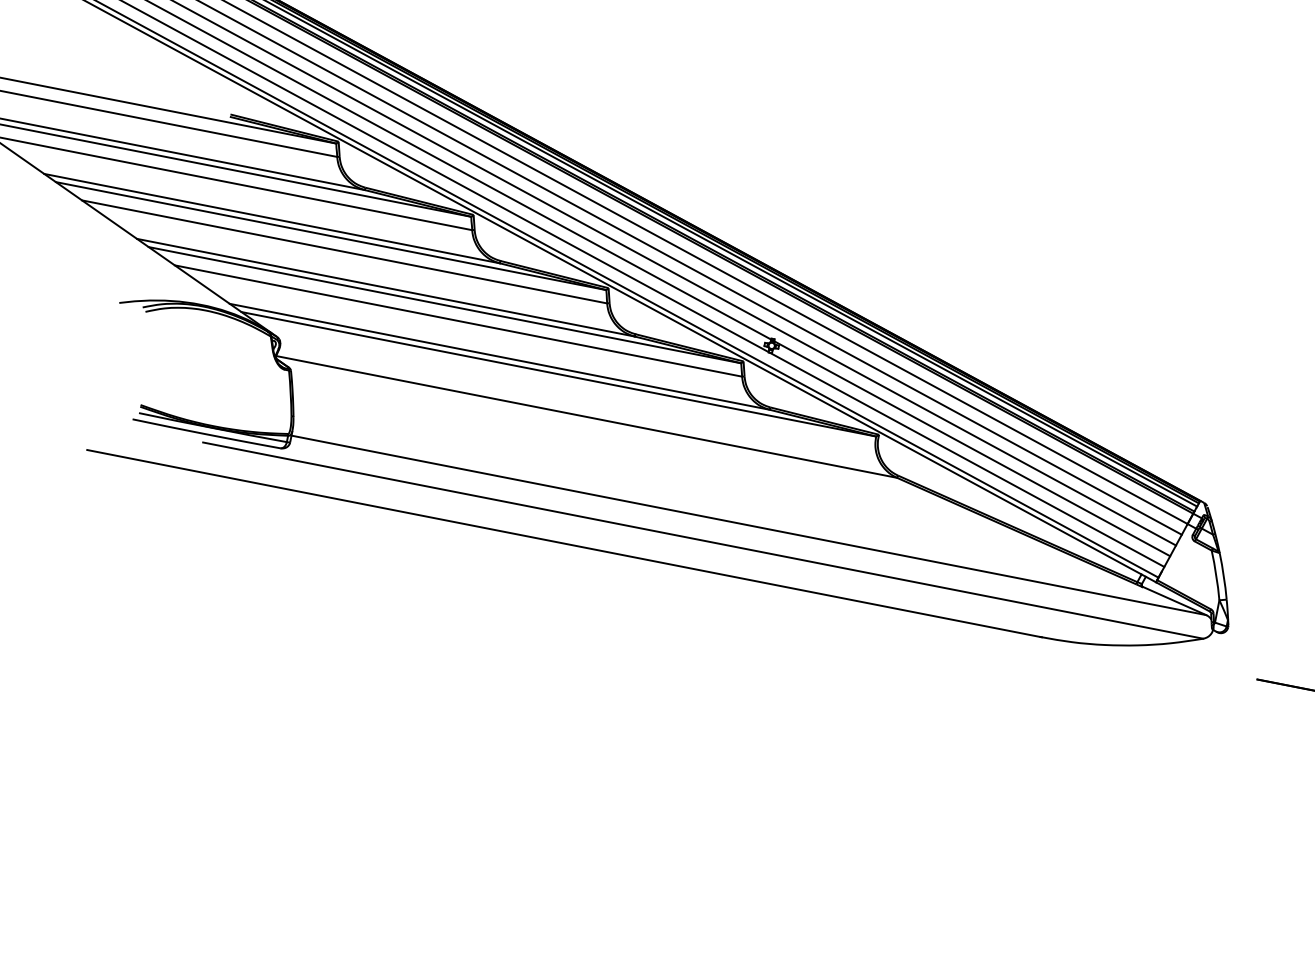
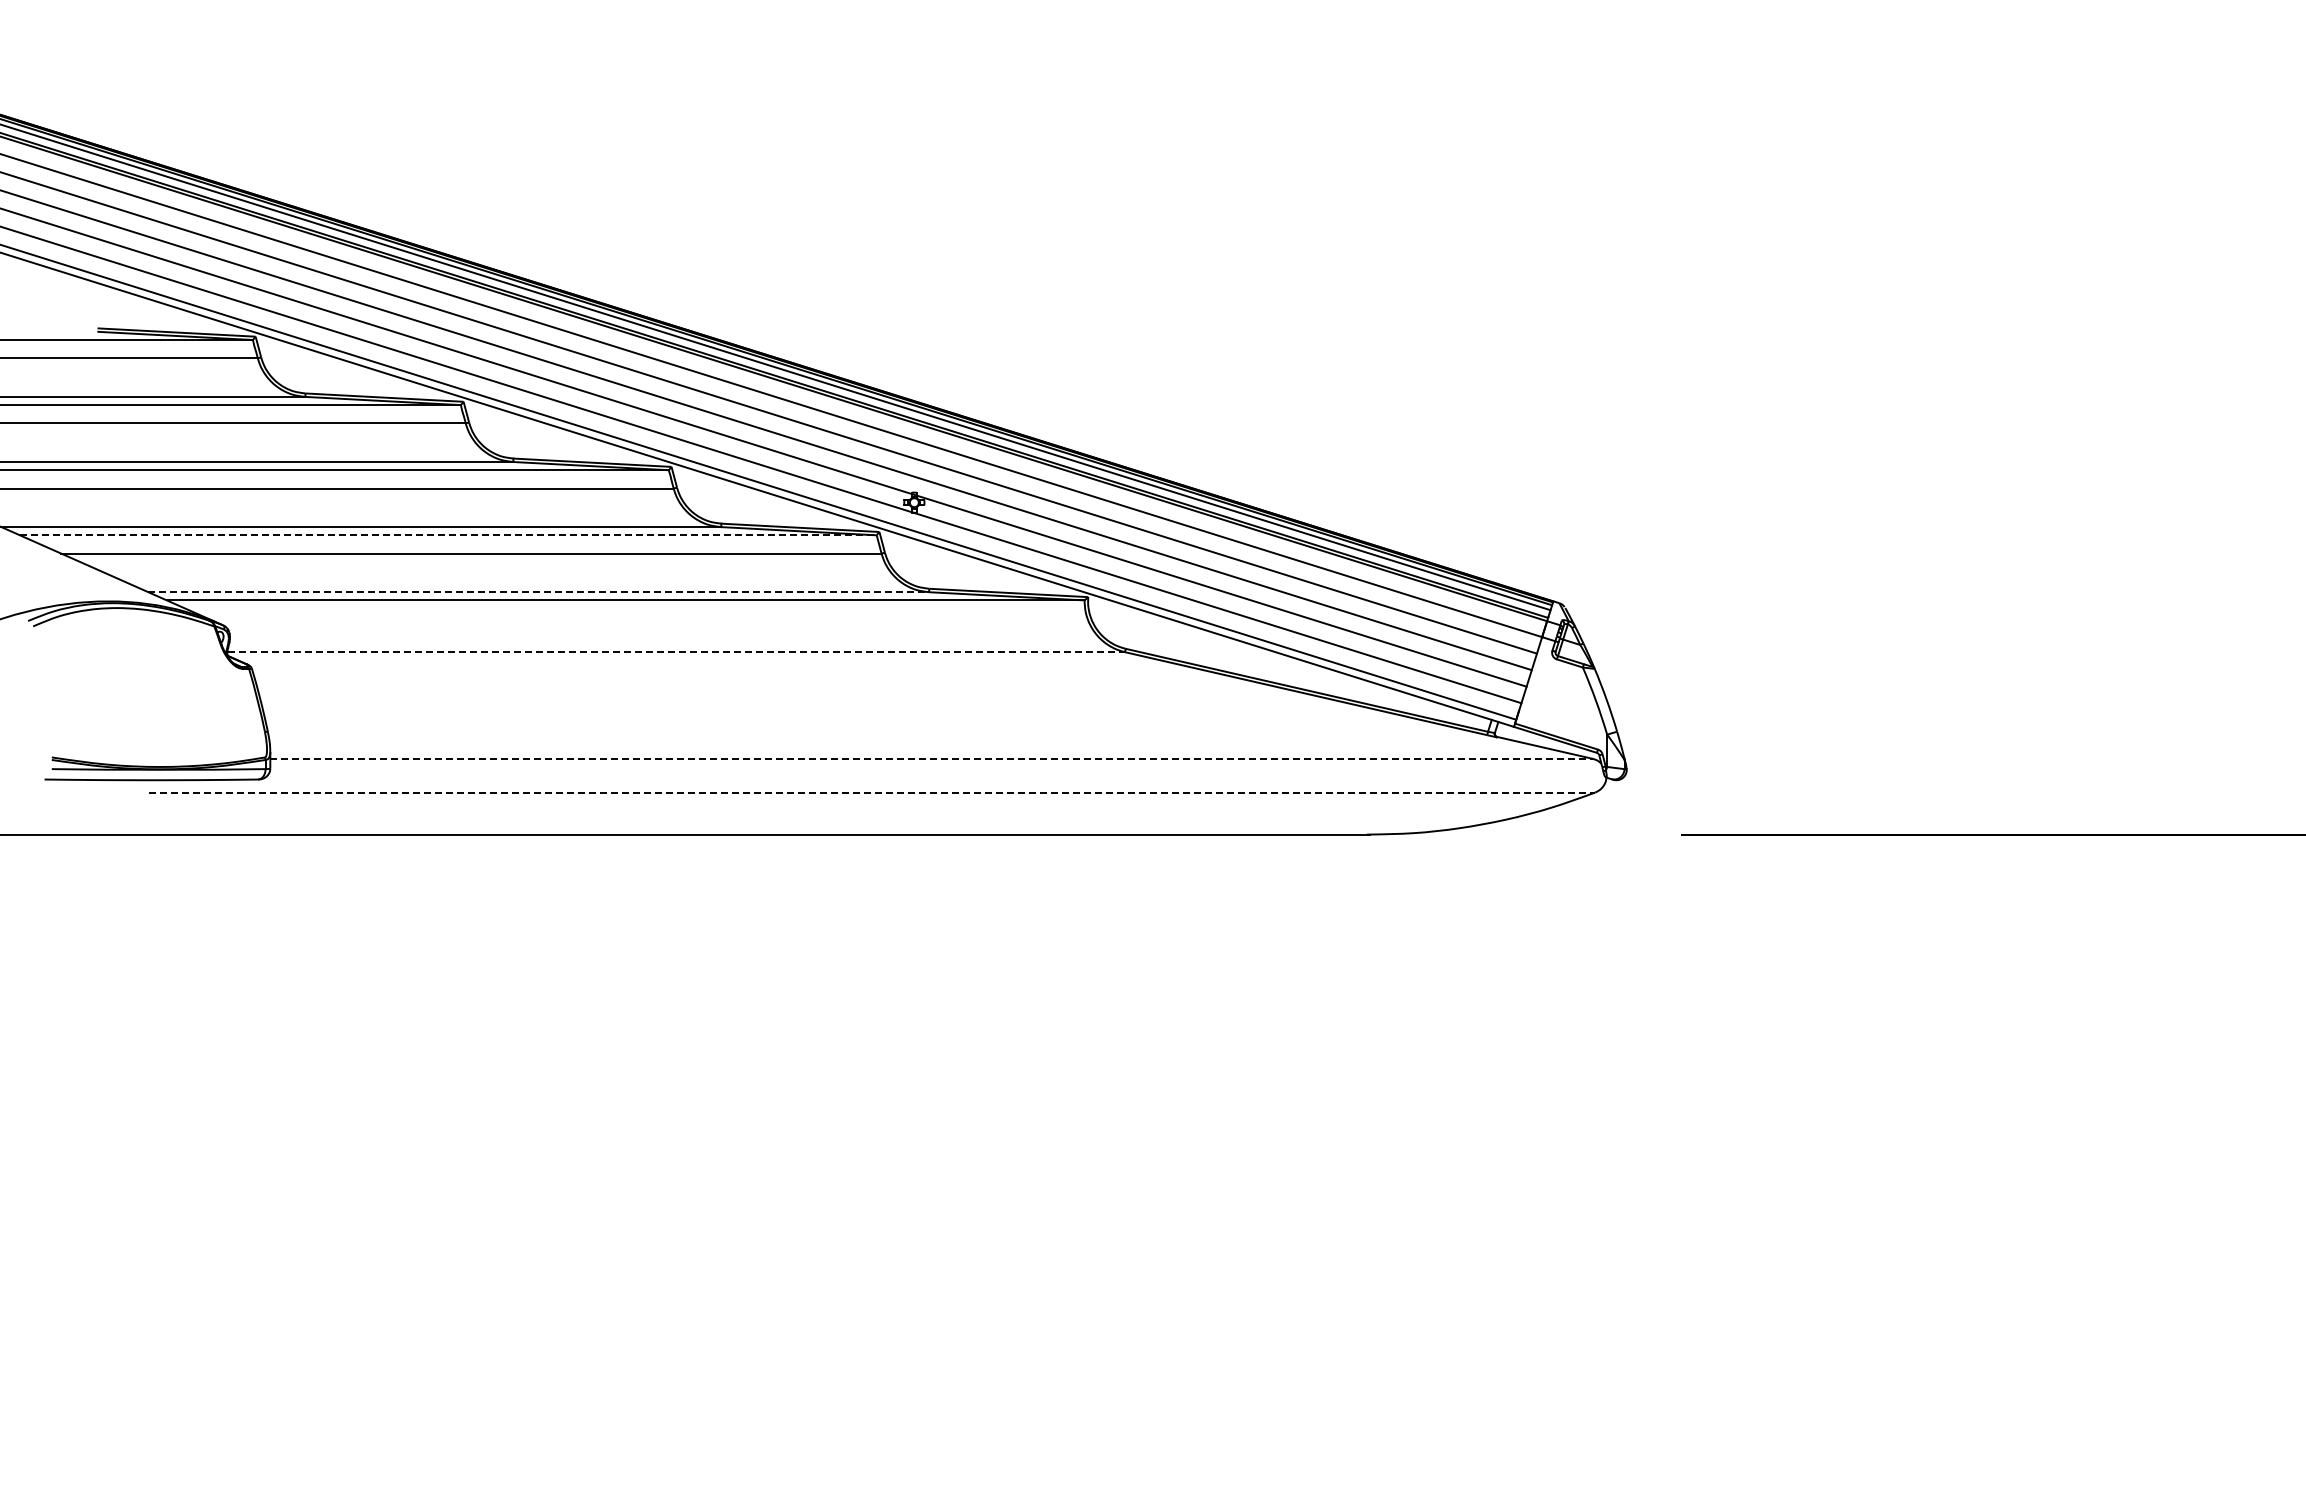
line: (445, 305) -> (448, 535), solid -> dashed
line: (500, 357) -> (539, 592), solid -> dashed
line: (586, 417) -> (676, 652), solid -> dashed
line: (749, 525) -> (932, 758), solid -> dashed
line: (703, 540) -> (872, 792), solid -> dashed

